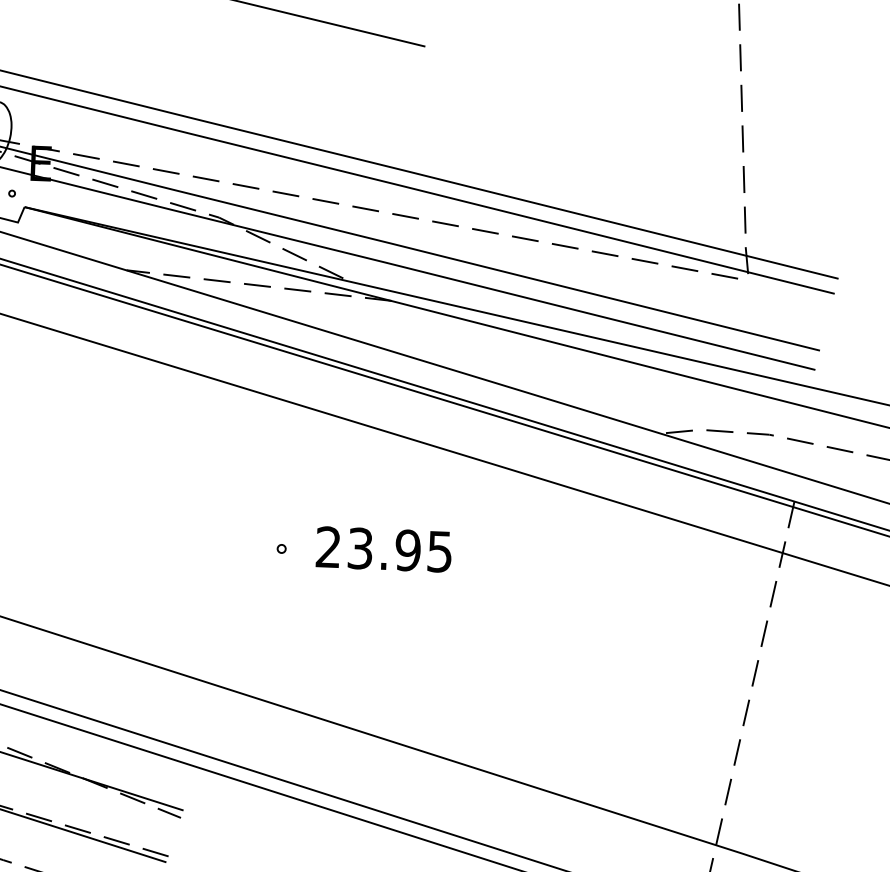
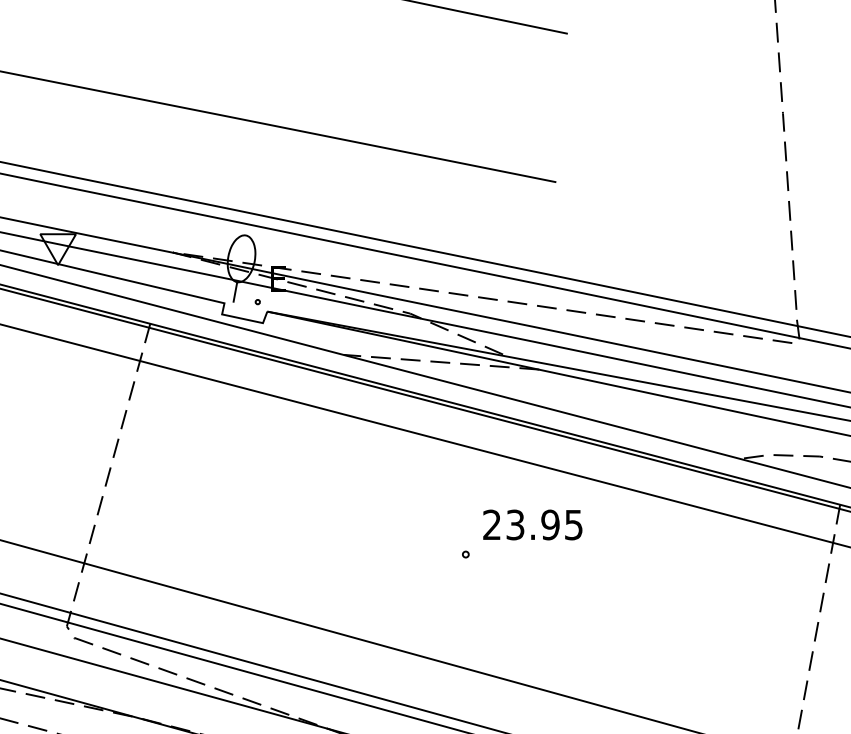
text: (383, 548) -> (532, 524), moved

